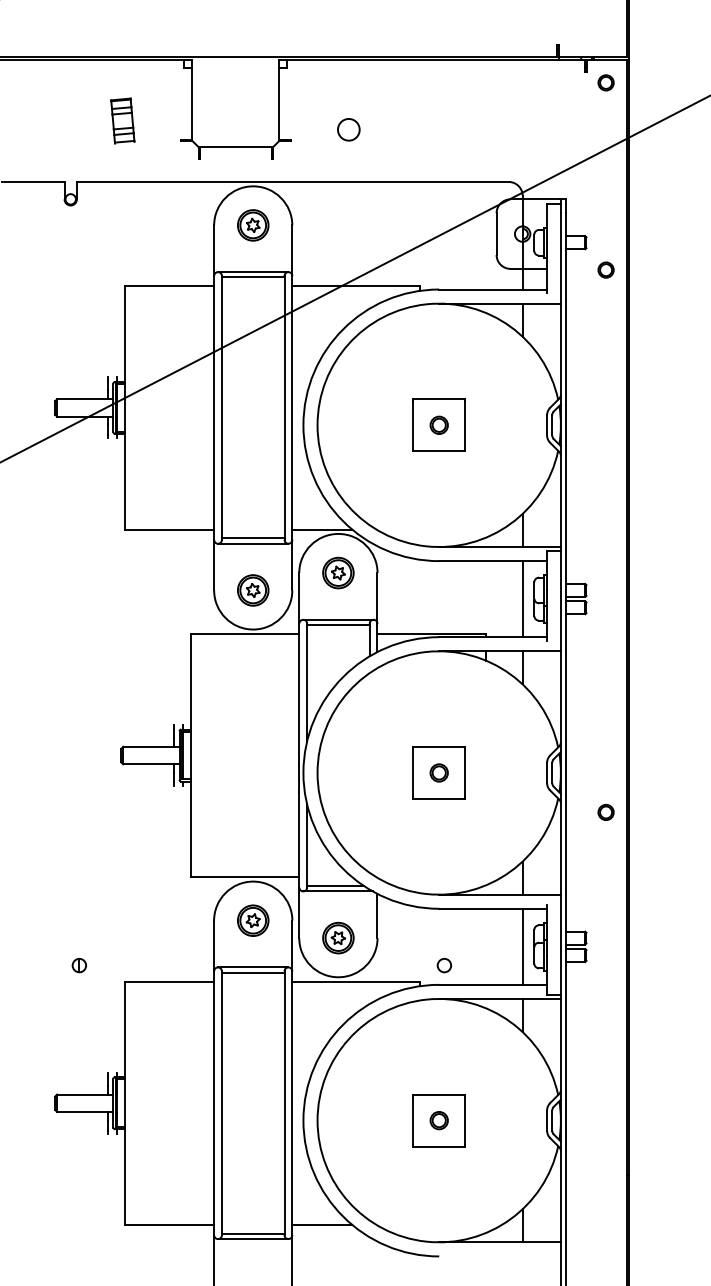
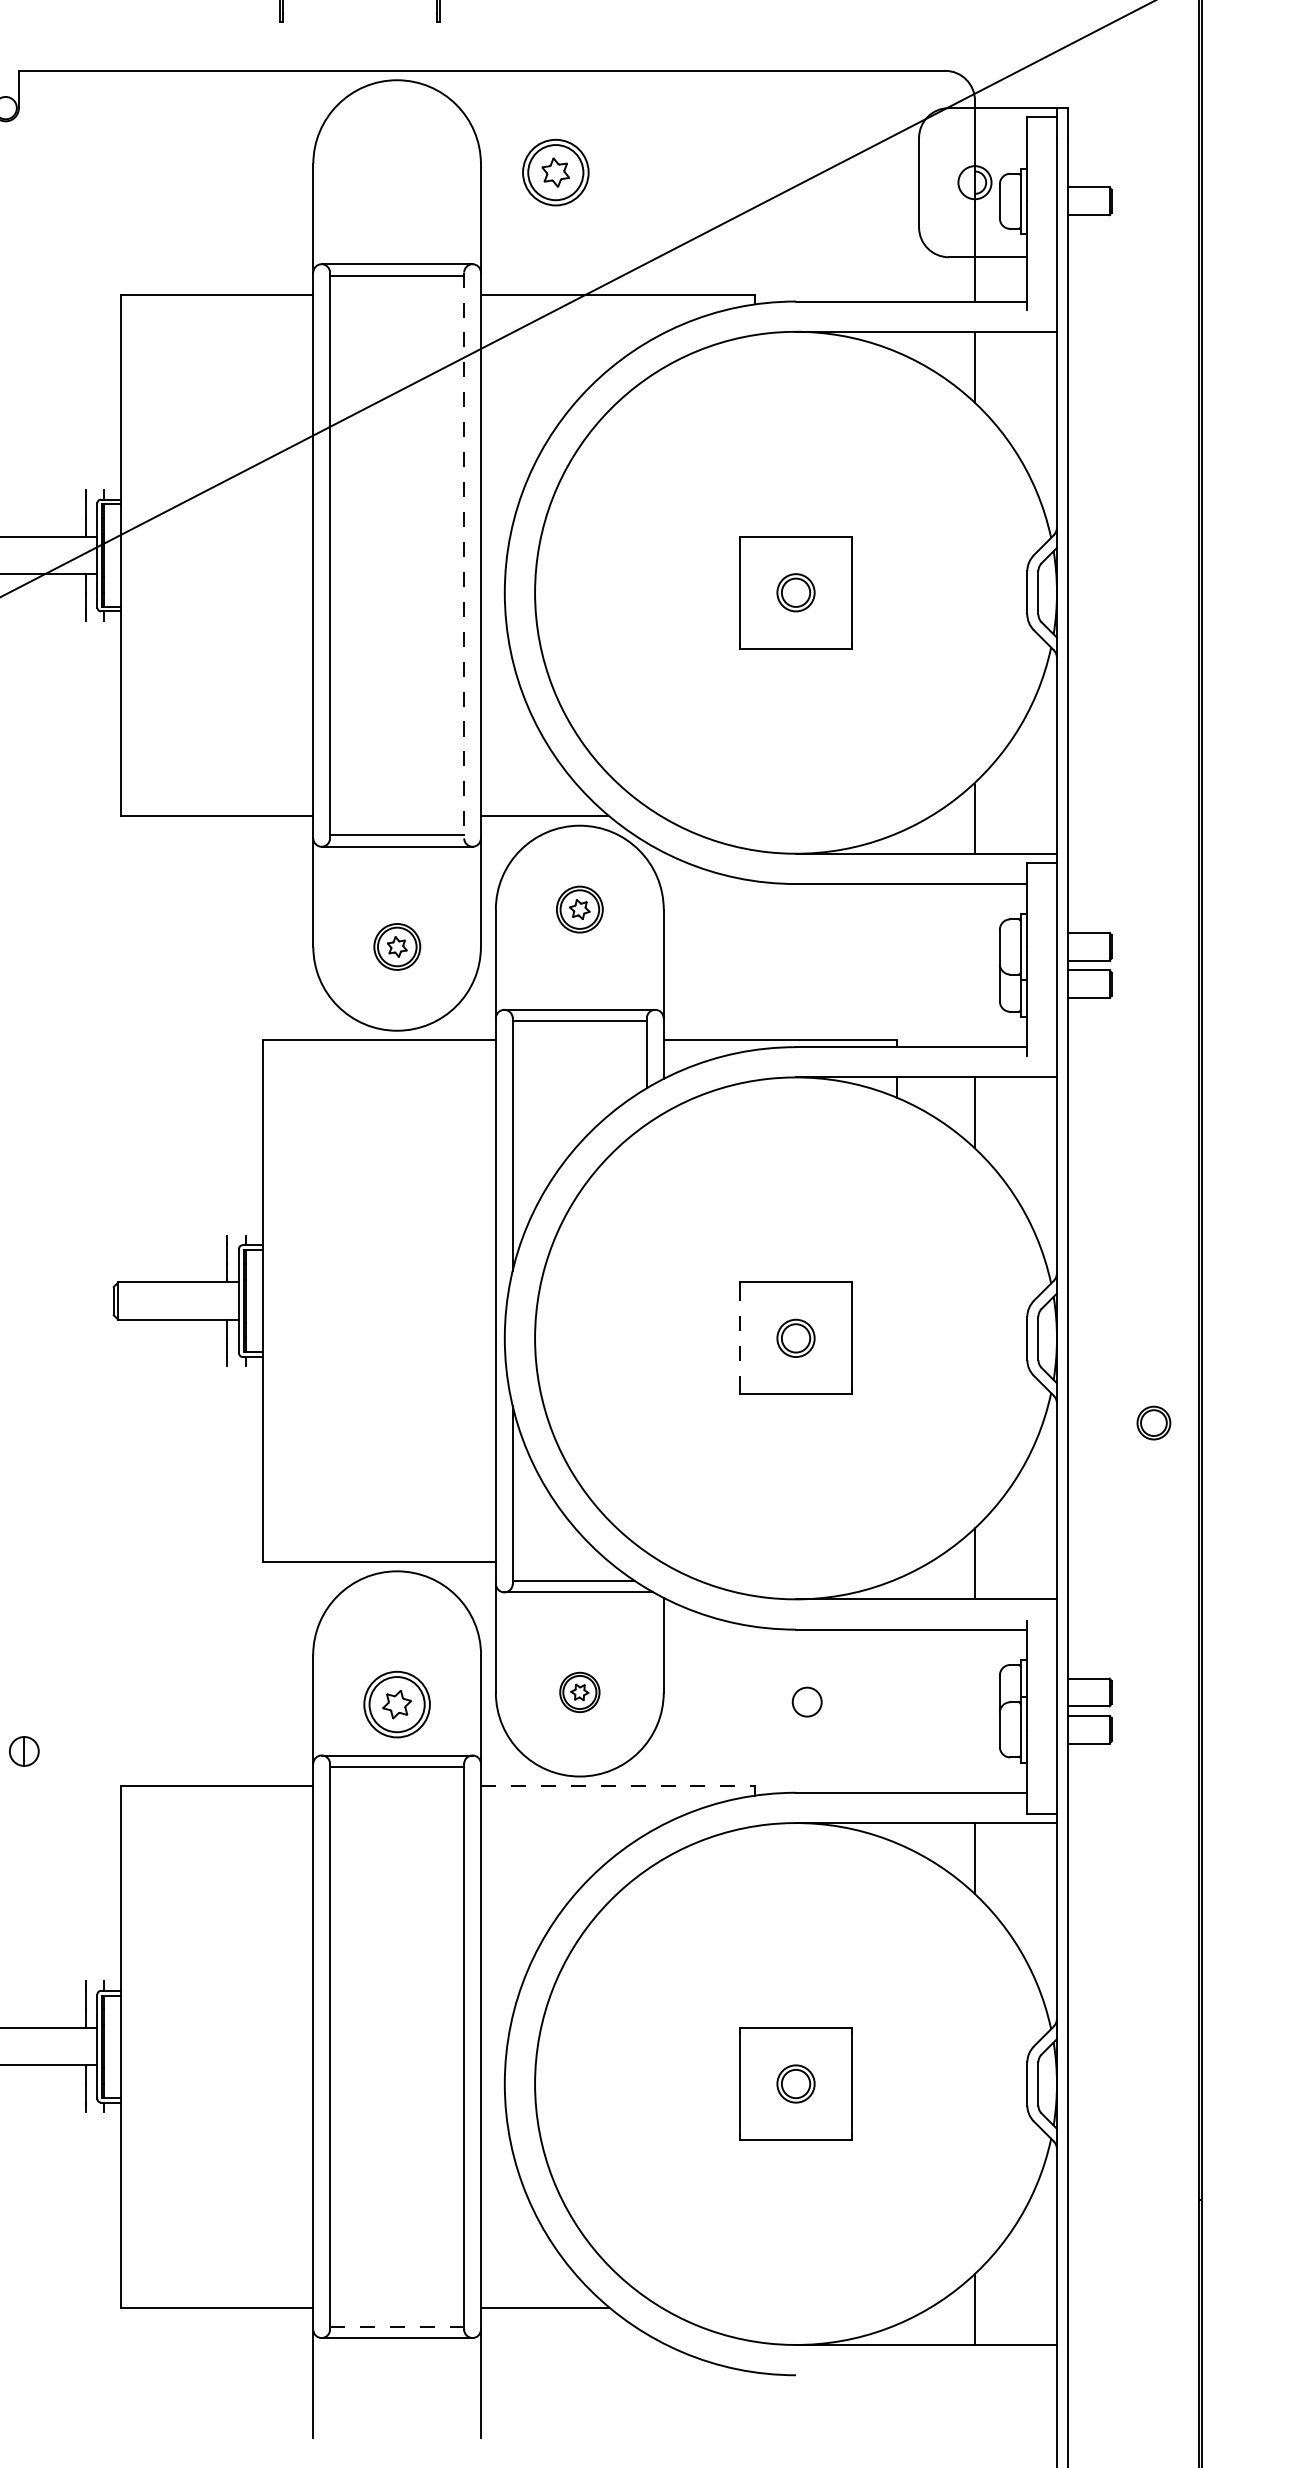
part: (253, 225) -> (556, 172), moved
circle: (605, 269) -> (1152, 258), removed
line: (284, 407) -> (464, 554), solid -> dashed
part: (338, 572) -> (579, 908), size x0.7
part: (253, 590) -> (397, 947), size x0.7
line: (522, 599) -> (974, 966), removed
line: (413, 773) -> (740, 1339), solid -> dashed
part: (253, 920) -> (397, 1704), moved
part: (338, 937) -> (579, 1691), size x0.6
line: (522, 946) -> (974, 1710), removed
circle: (444, 965) -> (807, 1701), moved
line: (356, 981) -> (618, 1785), solid -> dashed
line: (253, 1233) -> (397, 2326), solid -> dashed

